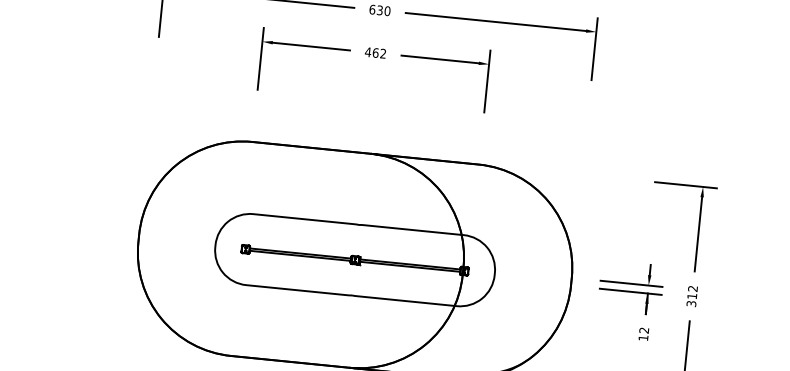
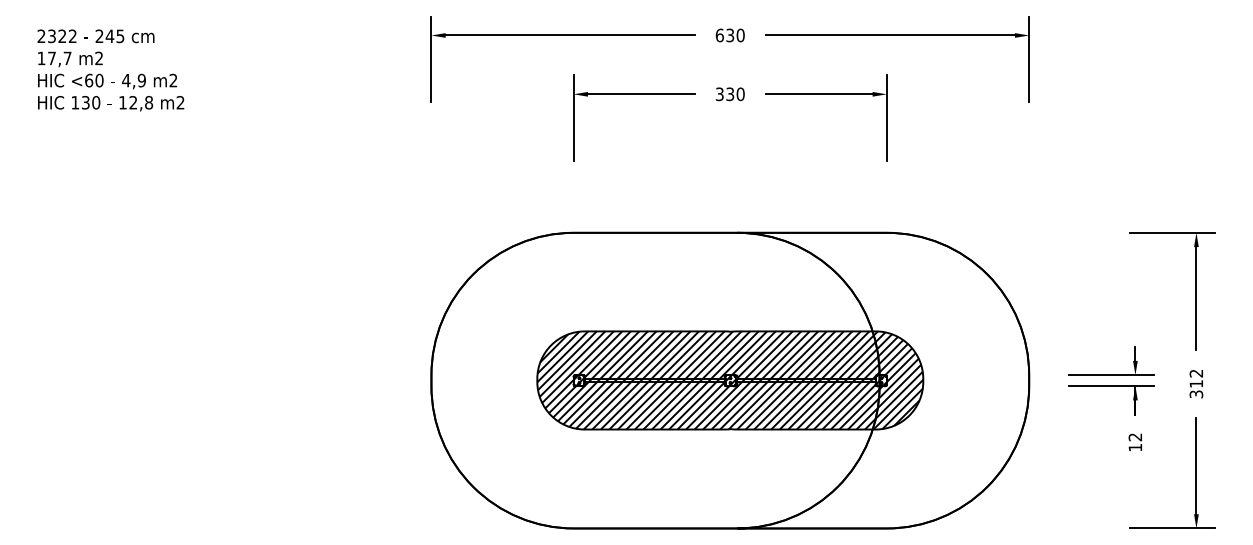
text: (375, 53) -> (729, 94), 462 -> 330
hatch: (355, 260) -> (730, 380), added

